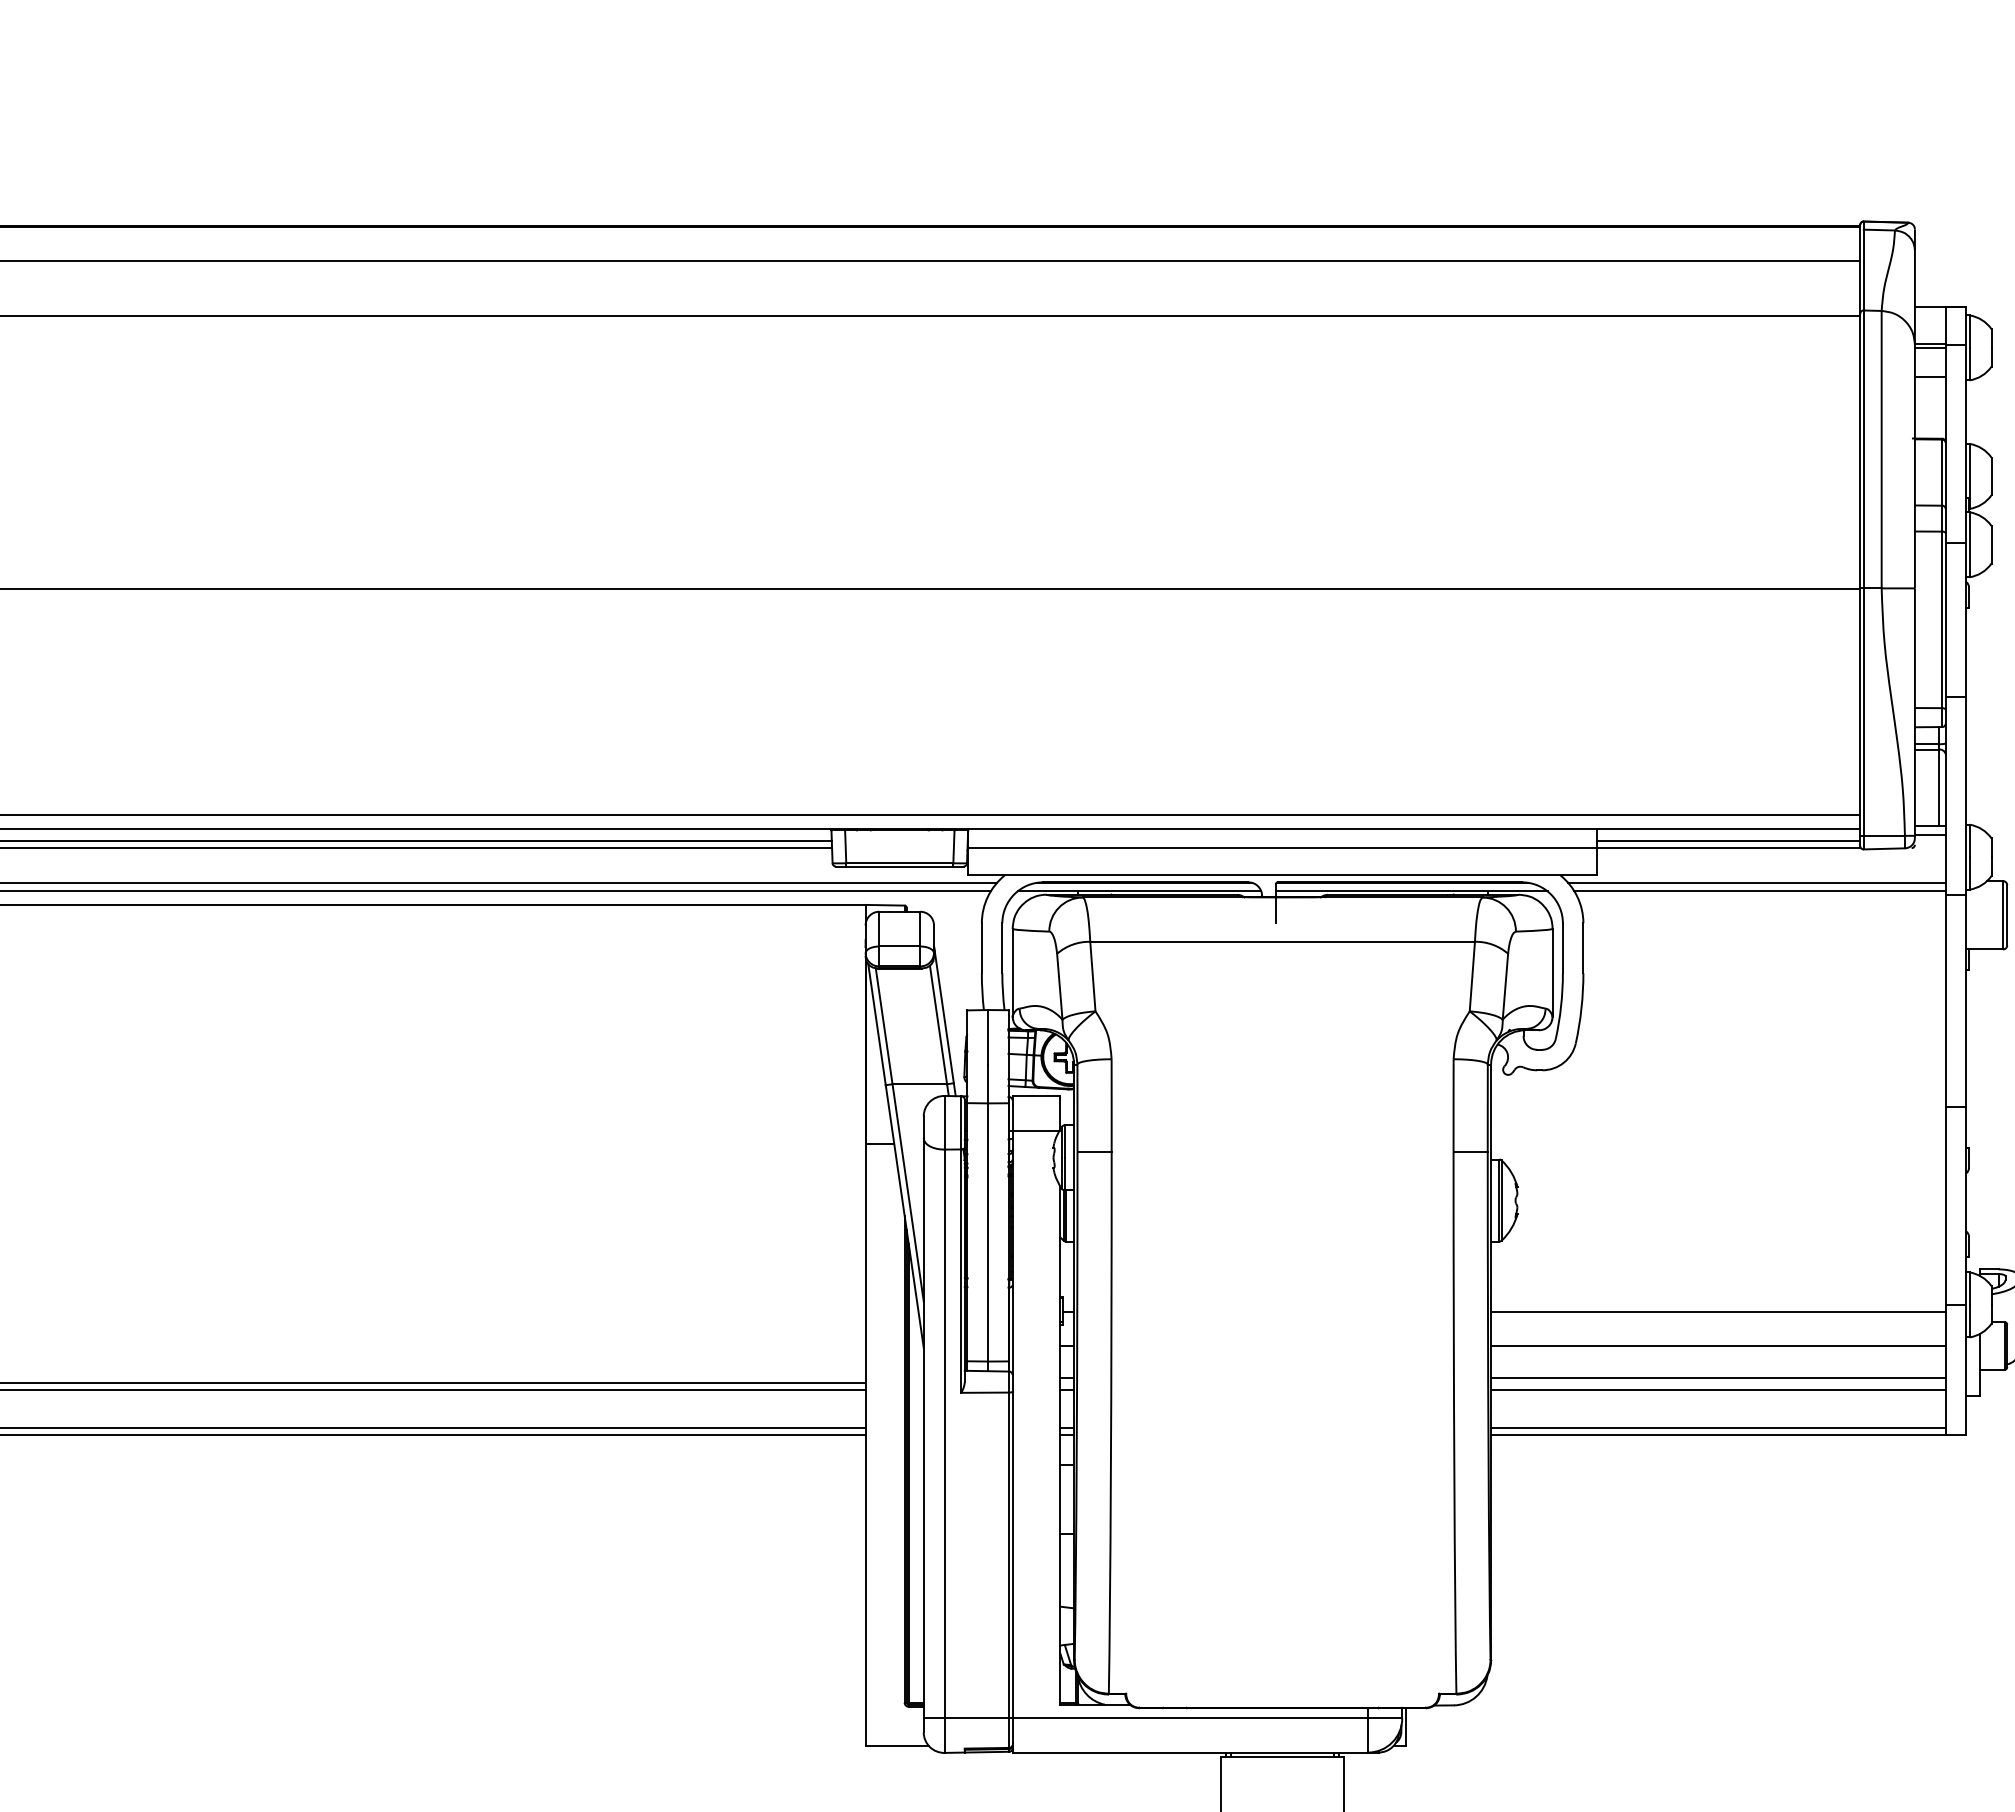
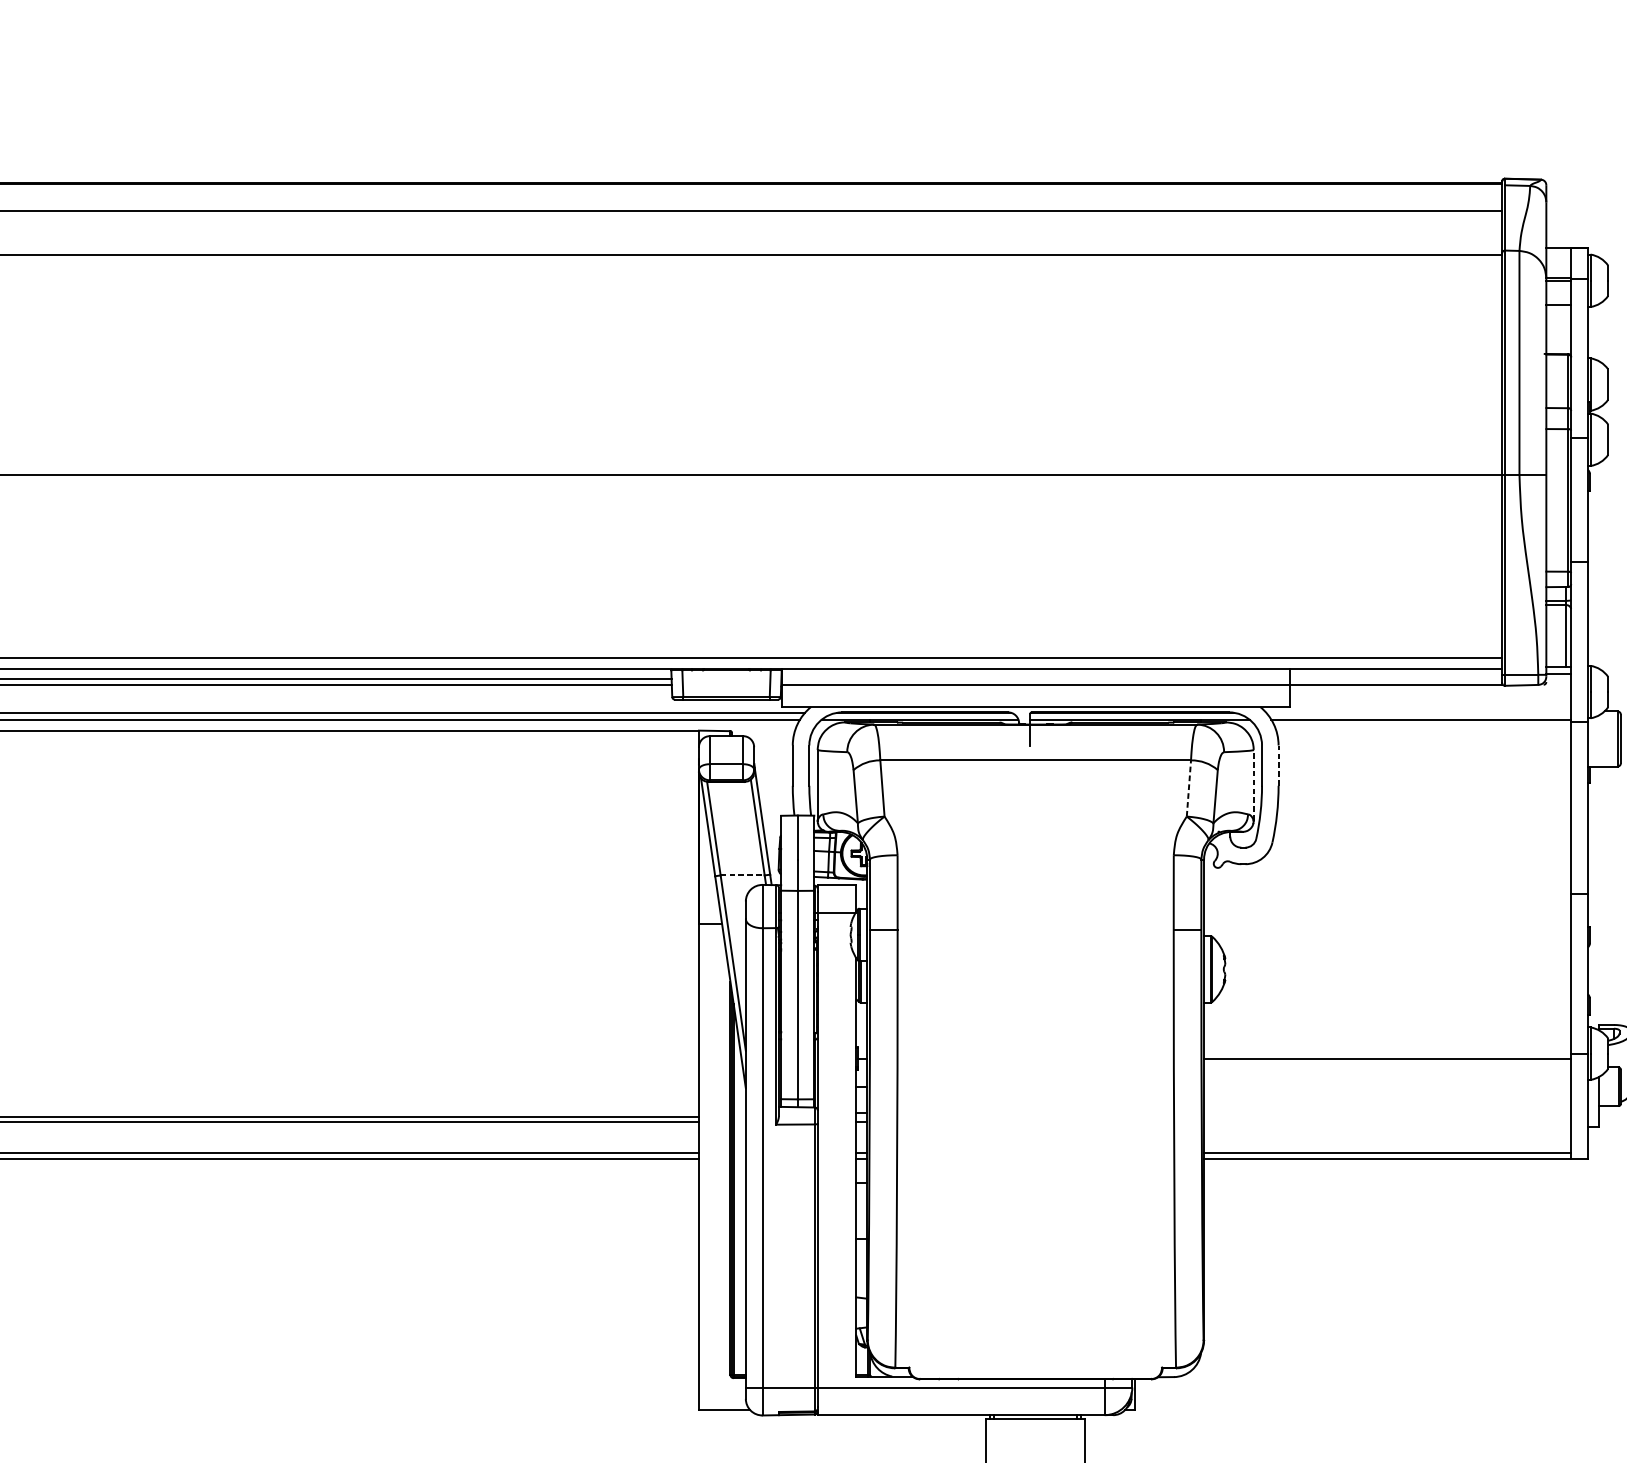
line: (1728, 841) -> (1395, 679), removed
line: (1756, 882) -> (1418, 712), removed
line: (1583, 948) -> (1278, 765), solid -> dashed
line: (1552, 972) -> (1253, 785), solid -> dashed
line: (1472, 976) -> (1189, 788), solid -> dashed
line: (920, 1084) -> (743, 875), solid -> dashed
line: (1718, 1345) -> (1387, 1086), removed
line: (1718, 1377) -> (1387, 1112), removed
line: (1718, 1390) -> (1387, 1122), removed

